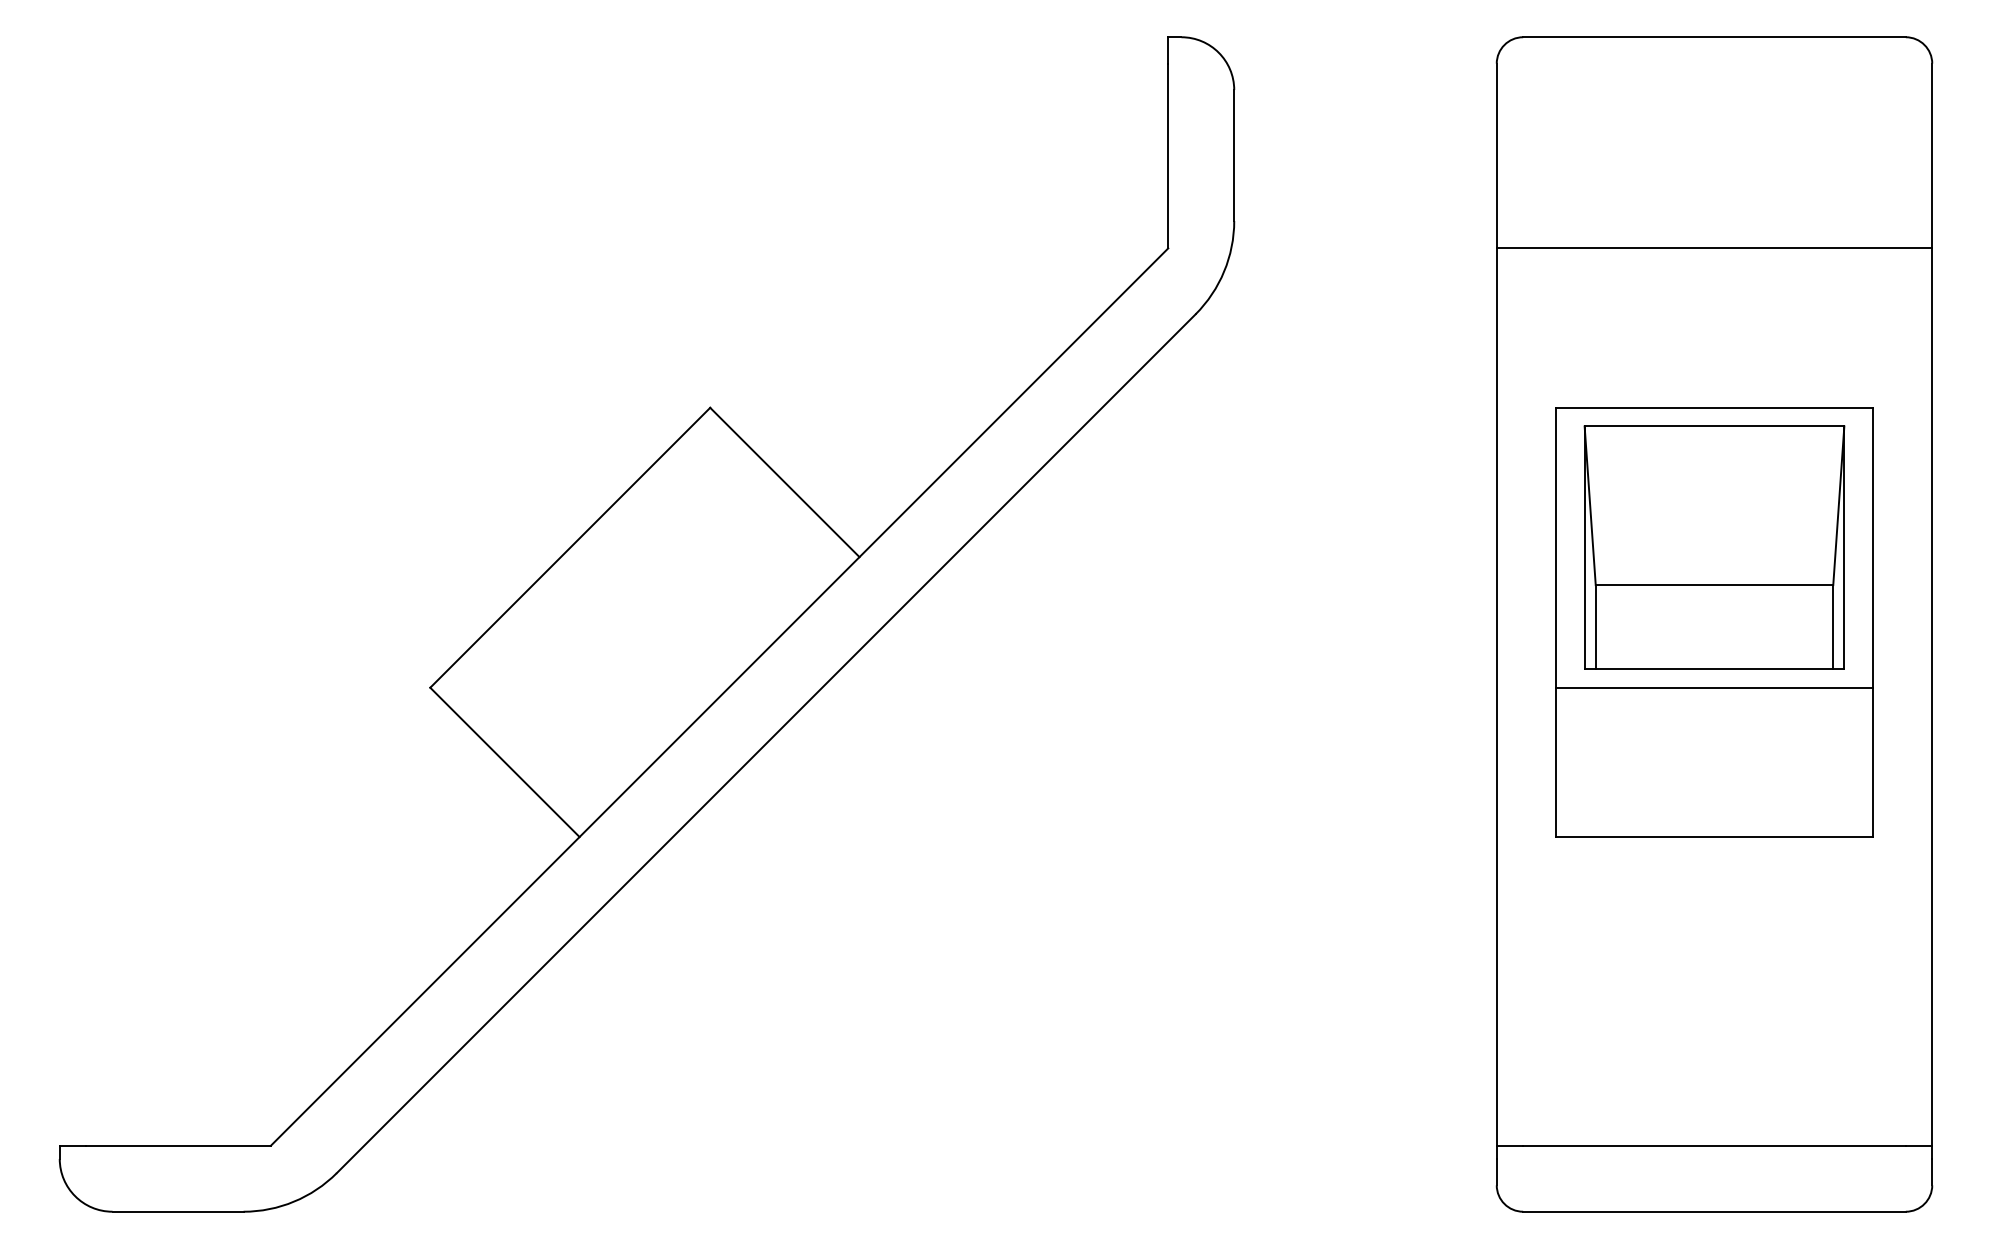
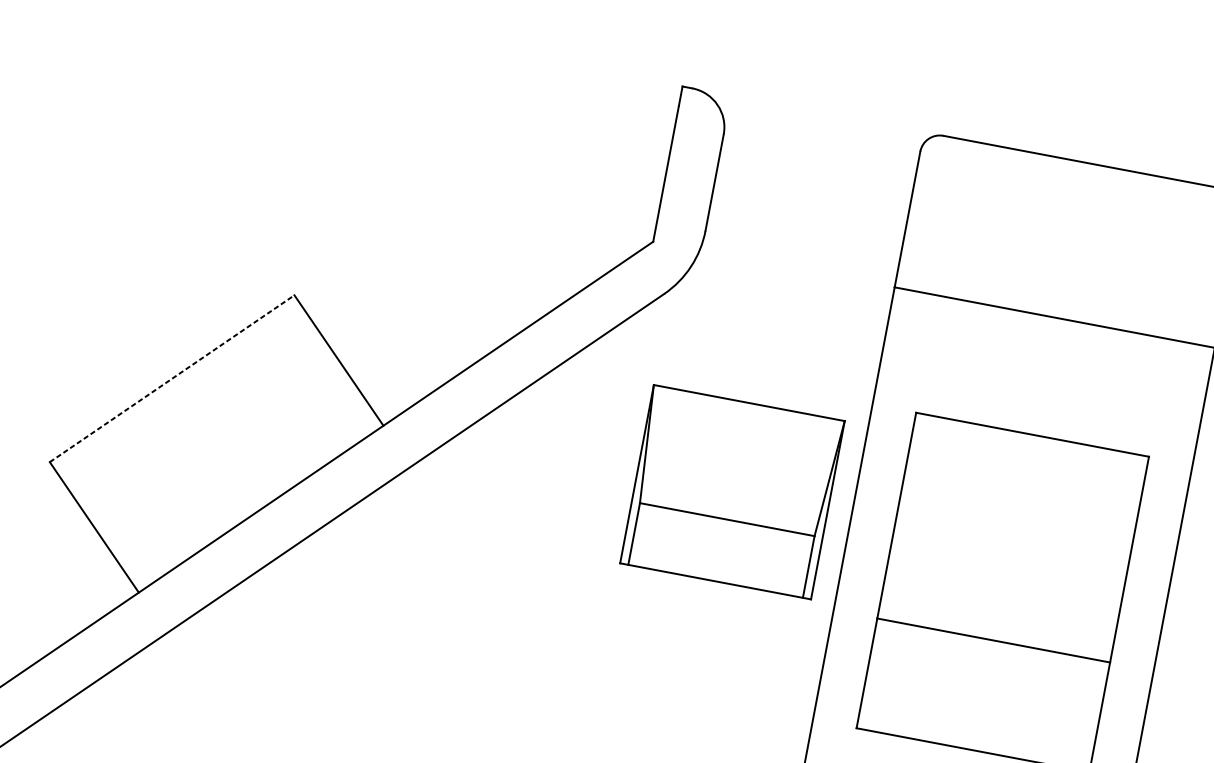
line: (570, 547) -> (172, 378), solid -> dashed
part: (1714, 547) -> (732, 492), moved

